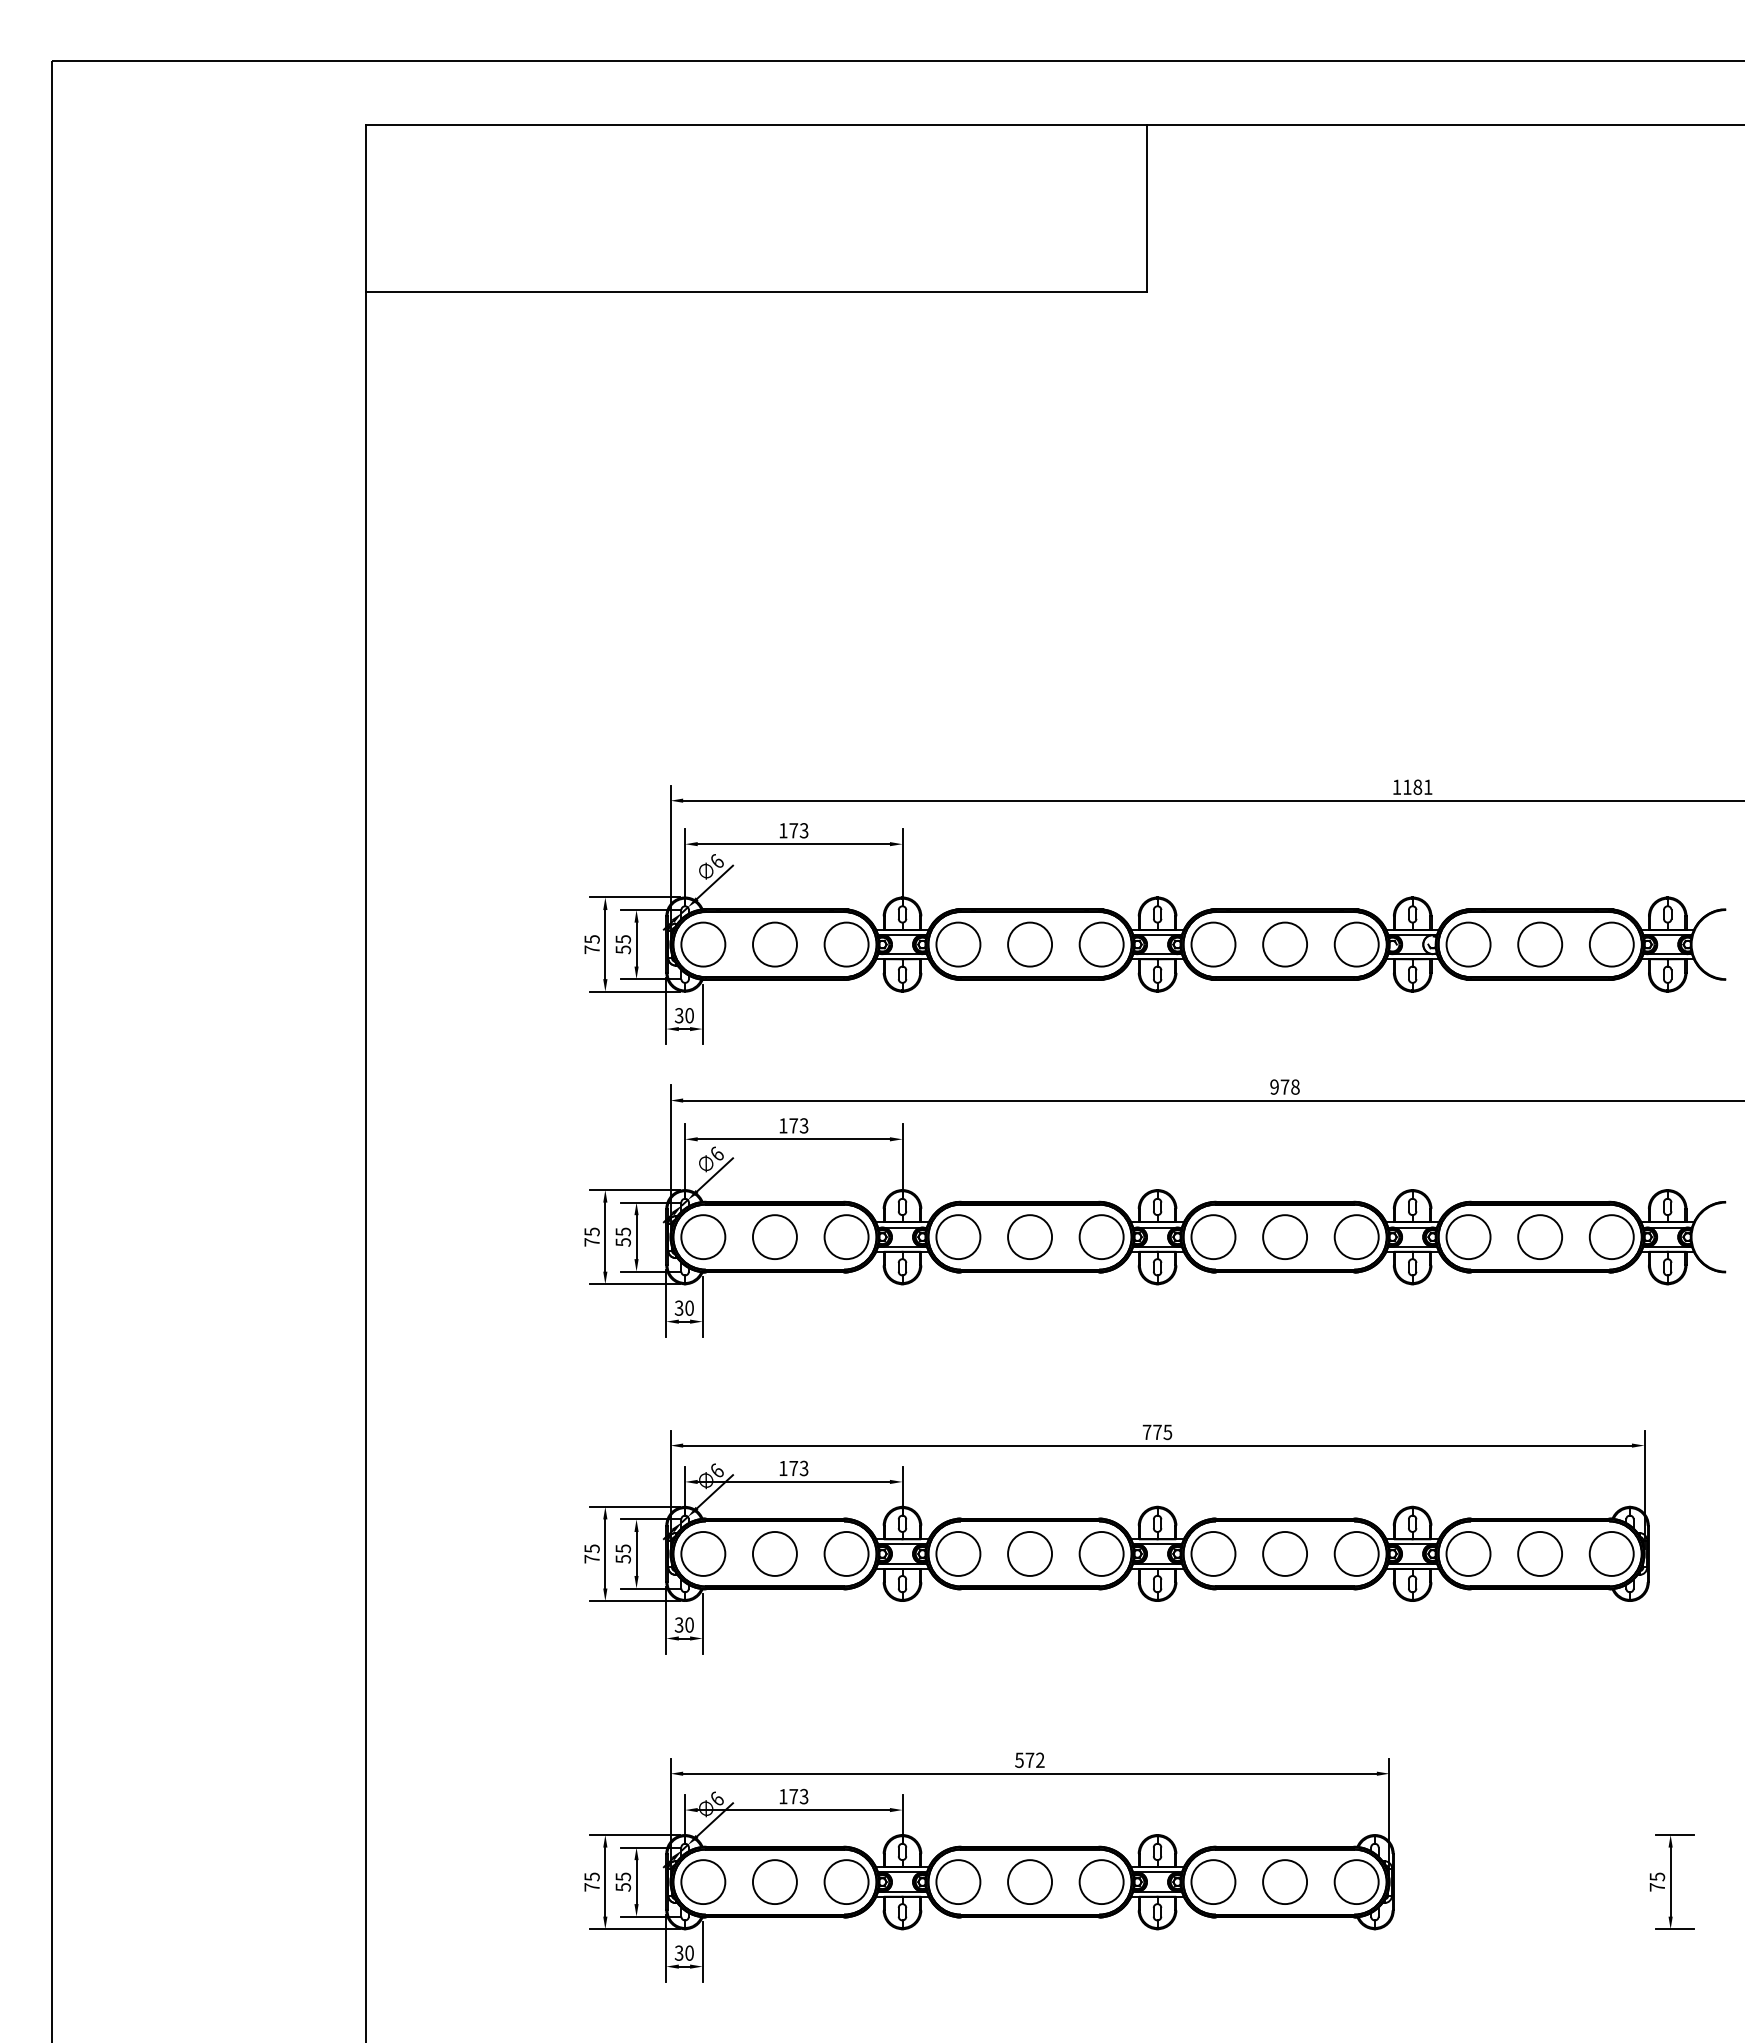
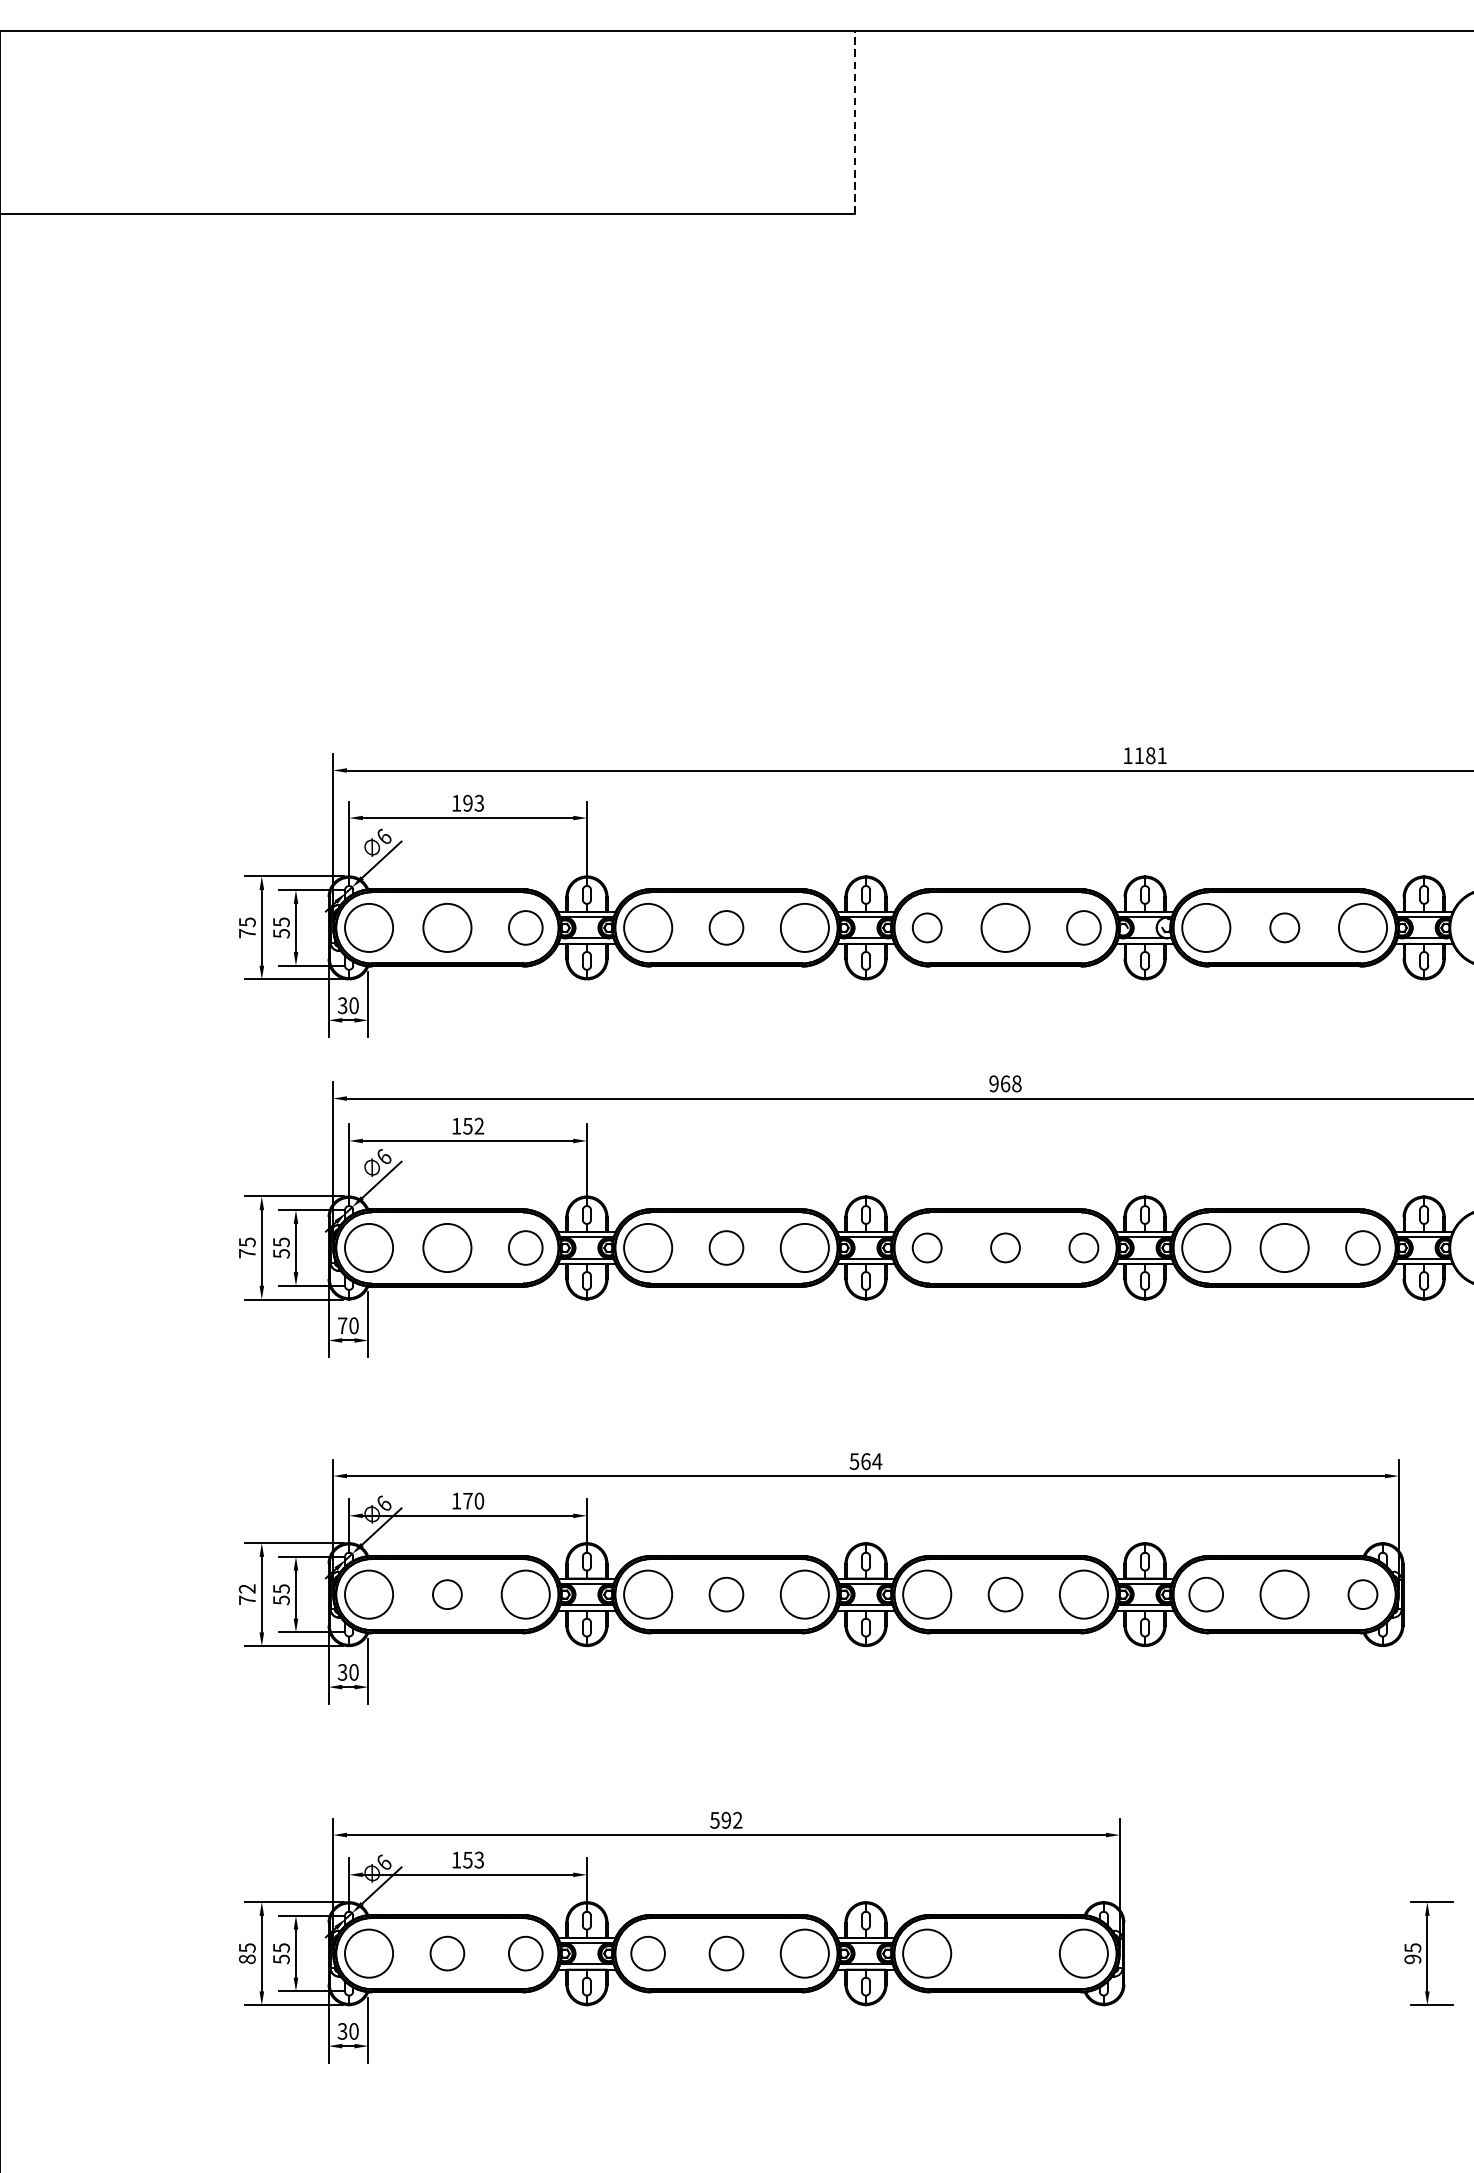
line: (1147, 207) -> (855, 121), solid -> dashed
text: (793, 830) -> (467, 803), 173 -> 193
circle: (846, 944) -> (525, 927), size x0.7
circle: (1029, 944) -> (725, 927), size x0.7
circle: (1213, 944) -> (927, 927), size x0.6
circle: (1356, 944) -> (1083, 927), size x0.7
circle: (1540, 944) -> (1284, 927), size x0.6
text: (1284, 1086) -> (1004, 1083), 978 -> 968
text: (798, 1125) -> (473, 1125), 173 -> 152
circle: (1284, 1236) -> (1004, 1247), size x0.6
circle: (846, 1237) -> (525, 1248), size x0.7
circle: (1030, 1237) -> (726, 1248), size x0.7
circle: (1213, 1237) -> (927, 1248), size x0.6
circle: (1356, 1237) -> (1083, 1248), size x0.6
circle: (1611, 1237) -> (1362, 1248), size x0.7
text: (678, 1307) -> (341, 1324), 30 -> 70
text: (1157, 1432) -> (865, 1461), 775 -> 564
text: (803, 1468) -> (478, 1501), 173 -> 170
text: (591, 1548) -> (246, 1588), 75 -> 72
circle: (774, 1553) -> (446, 1594), size x0.6
circle: (1029, 1553) -> (725, 1594), size x0.7
circle: (1284, 1553) -> (1004, 1594), size x0.7
circle: (1468, 1553) -> (1206, 1594), size x0.7
circle: (1611, 1553) -> (1362, 1594), size x0.6
text: (1029, 1760) -> (725, 1820), 572 -> 592
text: (793, 1796) -> (467, 1859), 173 -> 153
circle: (774, 1881) -> (446, 1952), size x0.7
circle: (1029, 1881) -> (725, 1952), size x0.7
circle: (1284, 1881) -> (1004, 1952), removed
circle: (846, 1882) -> (525, 1954), size x0.7
circle: (958, 1882) -> (648, 1954), size x0.7
text: (591, 1887) -> (246, 1959), 75 -> 85
text: (1657, 1887) -> (1413, 1959), 75 -> 95

